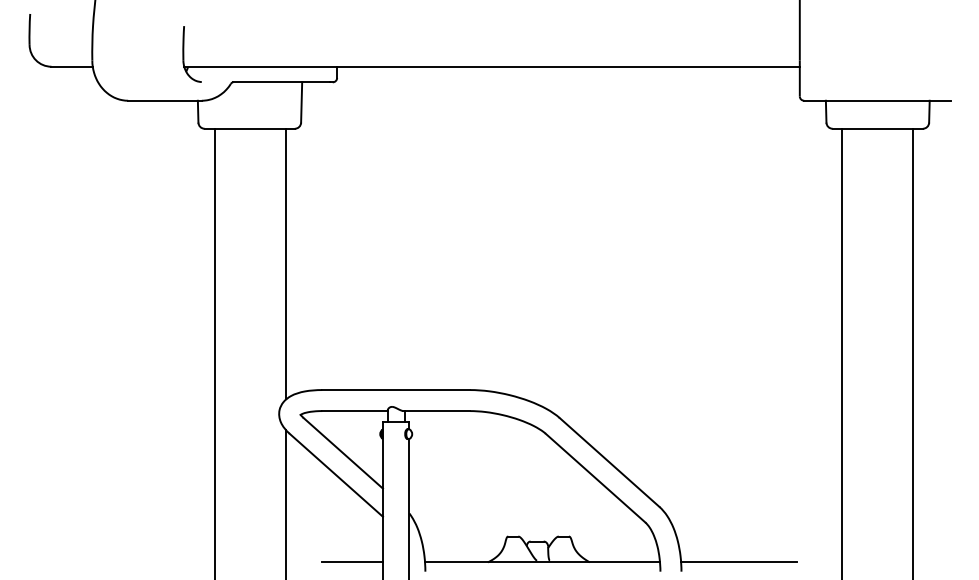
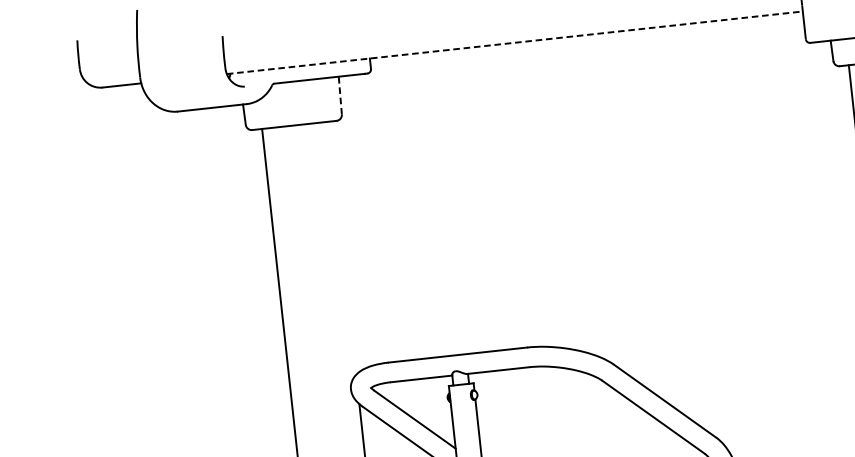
line: (492, 66) -> (515, 42), solid -> dashed
line: (301, 102) -> (340, 95), solid -> dashed
line: (286, 263) -> (342, 247), removed

